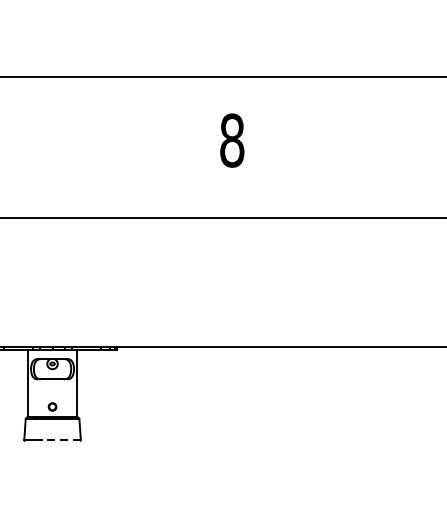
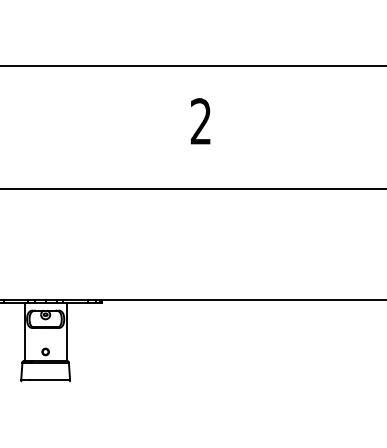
text: (231, 140) -> (200, 121), 8 -> 2
line: (56, 439) -> (49, 380), dashed -> solid

